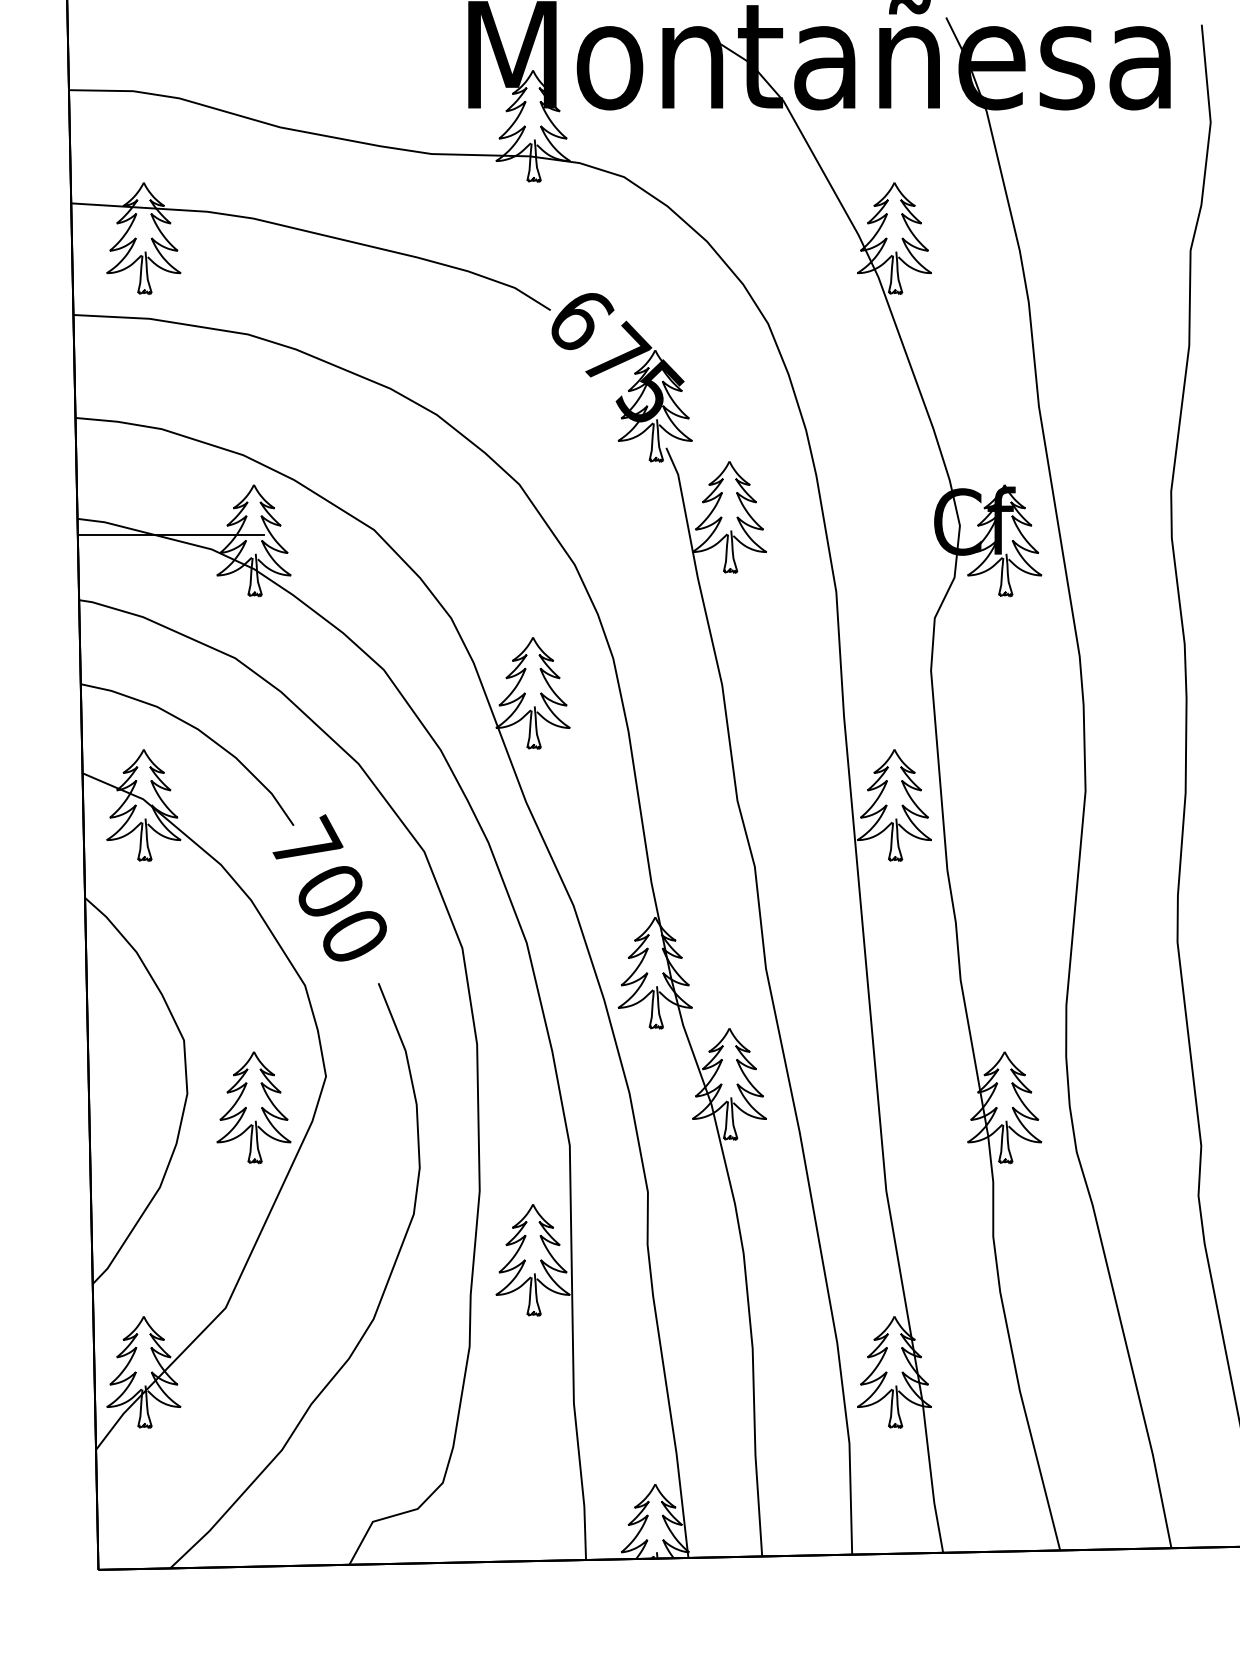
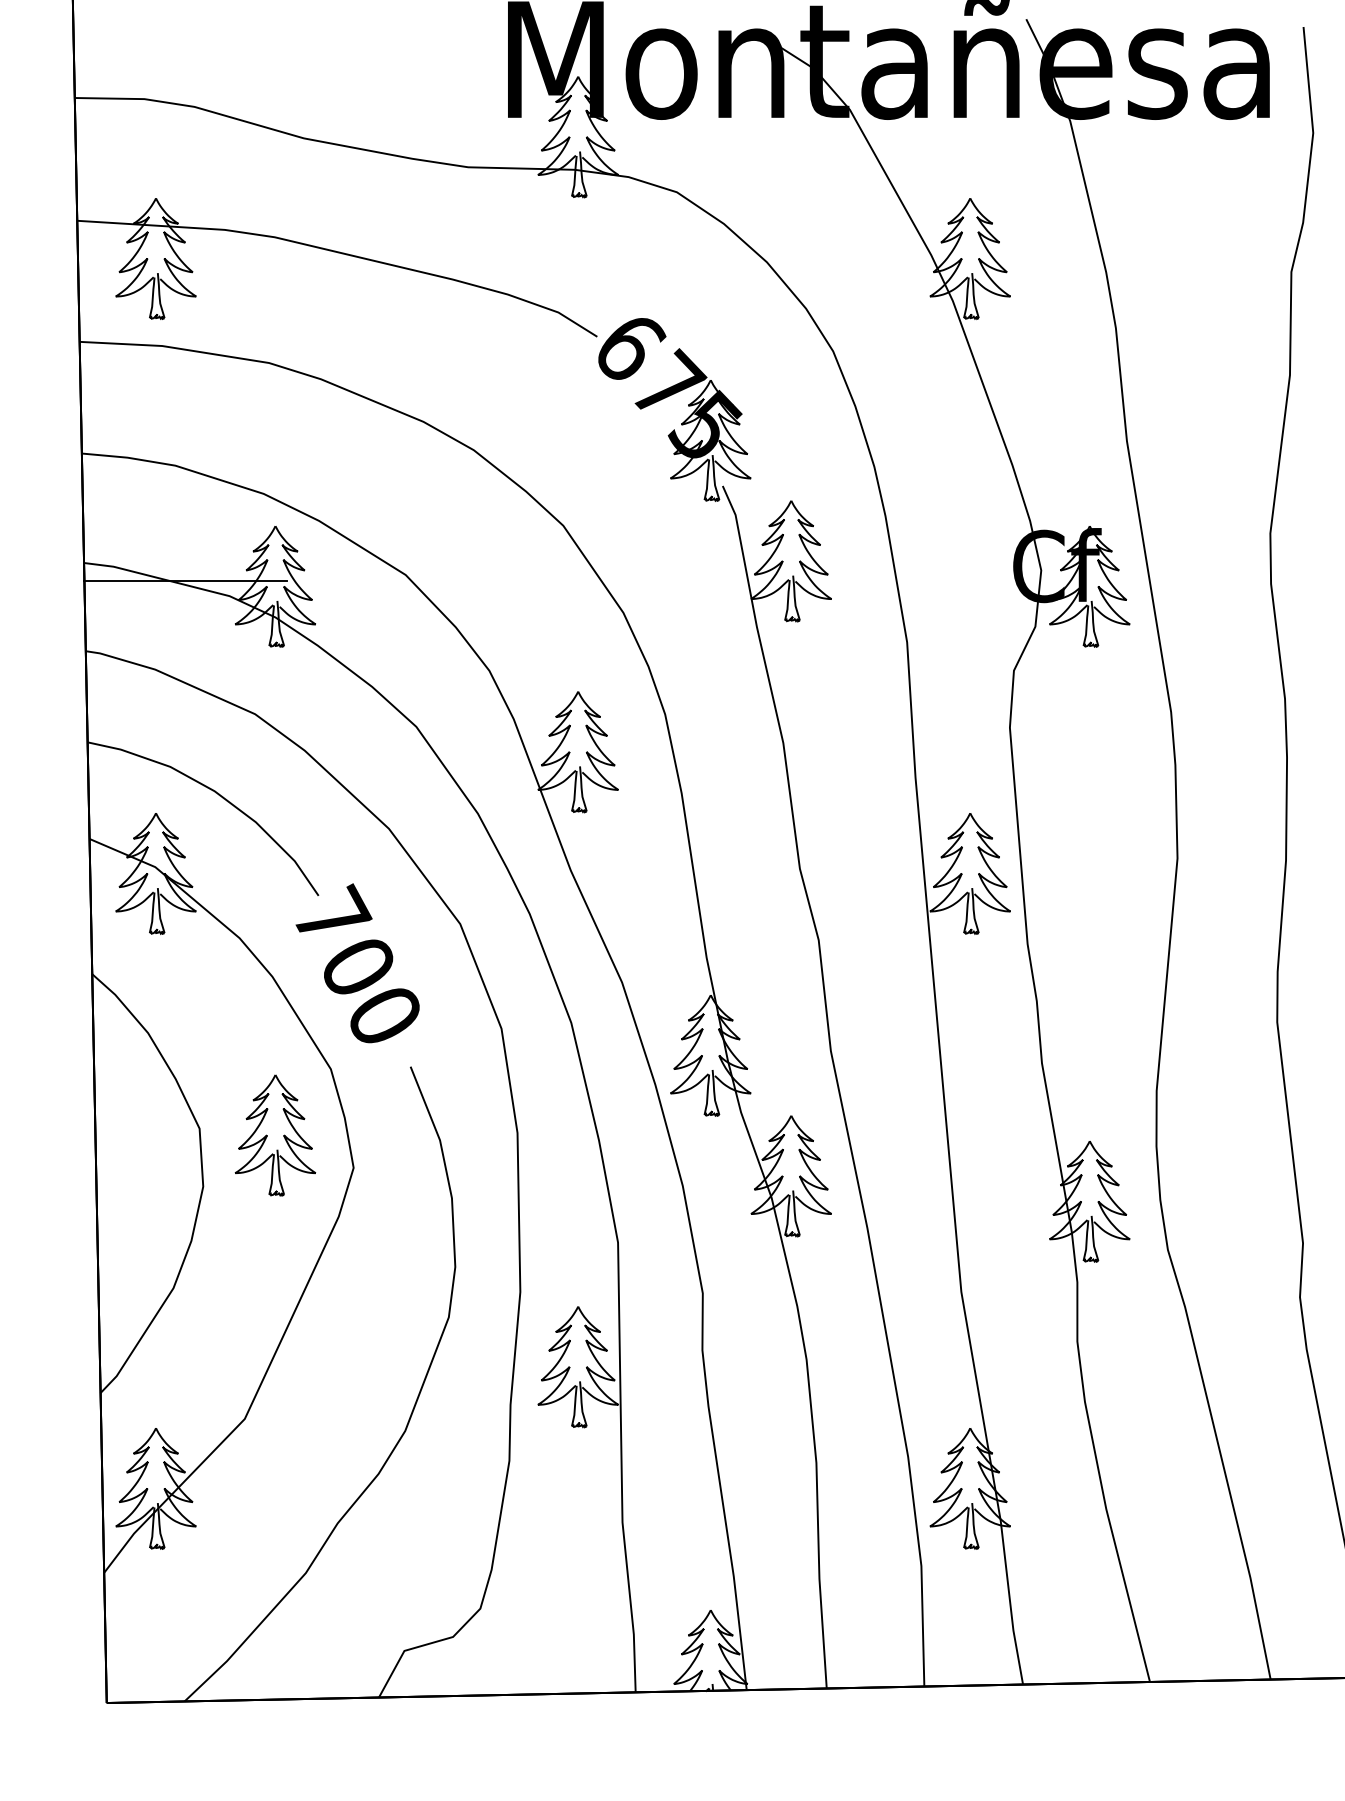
part: (253, 1107) -> (274, 1135), moved

